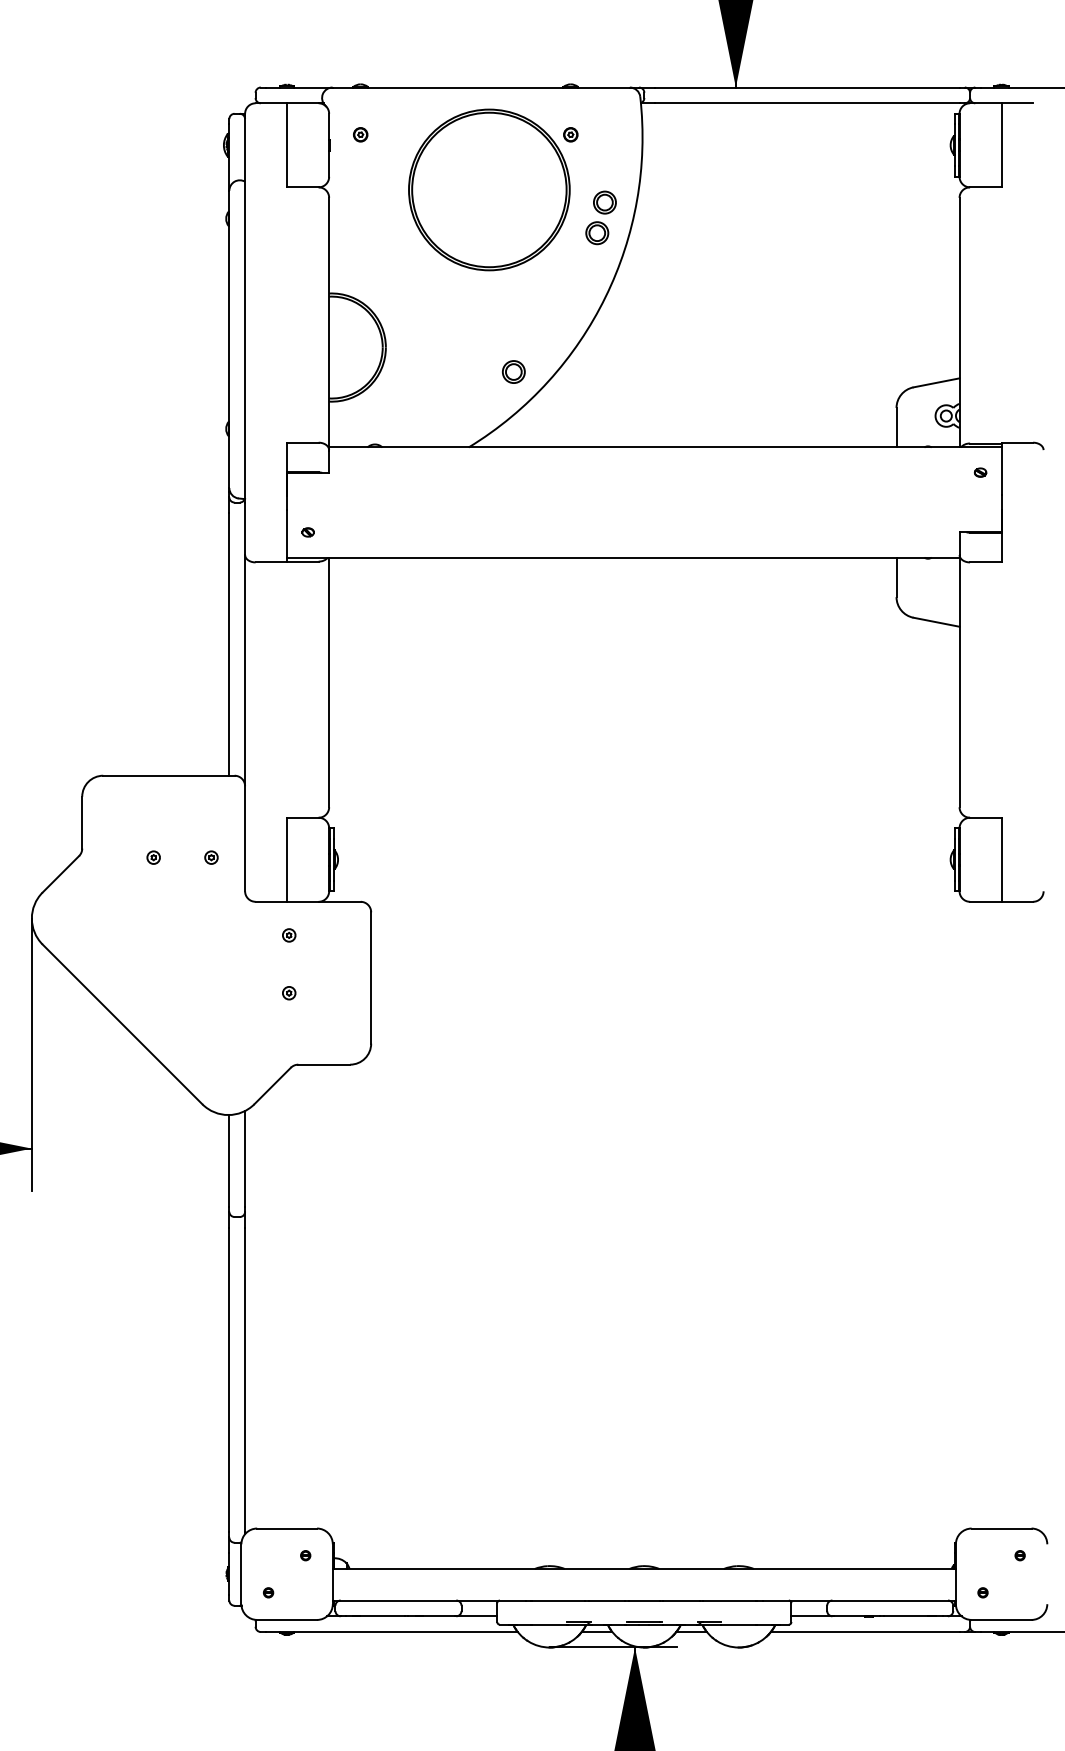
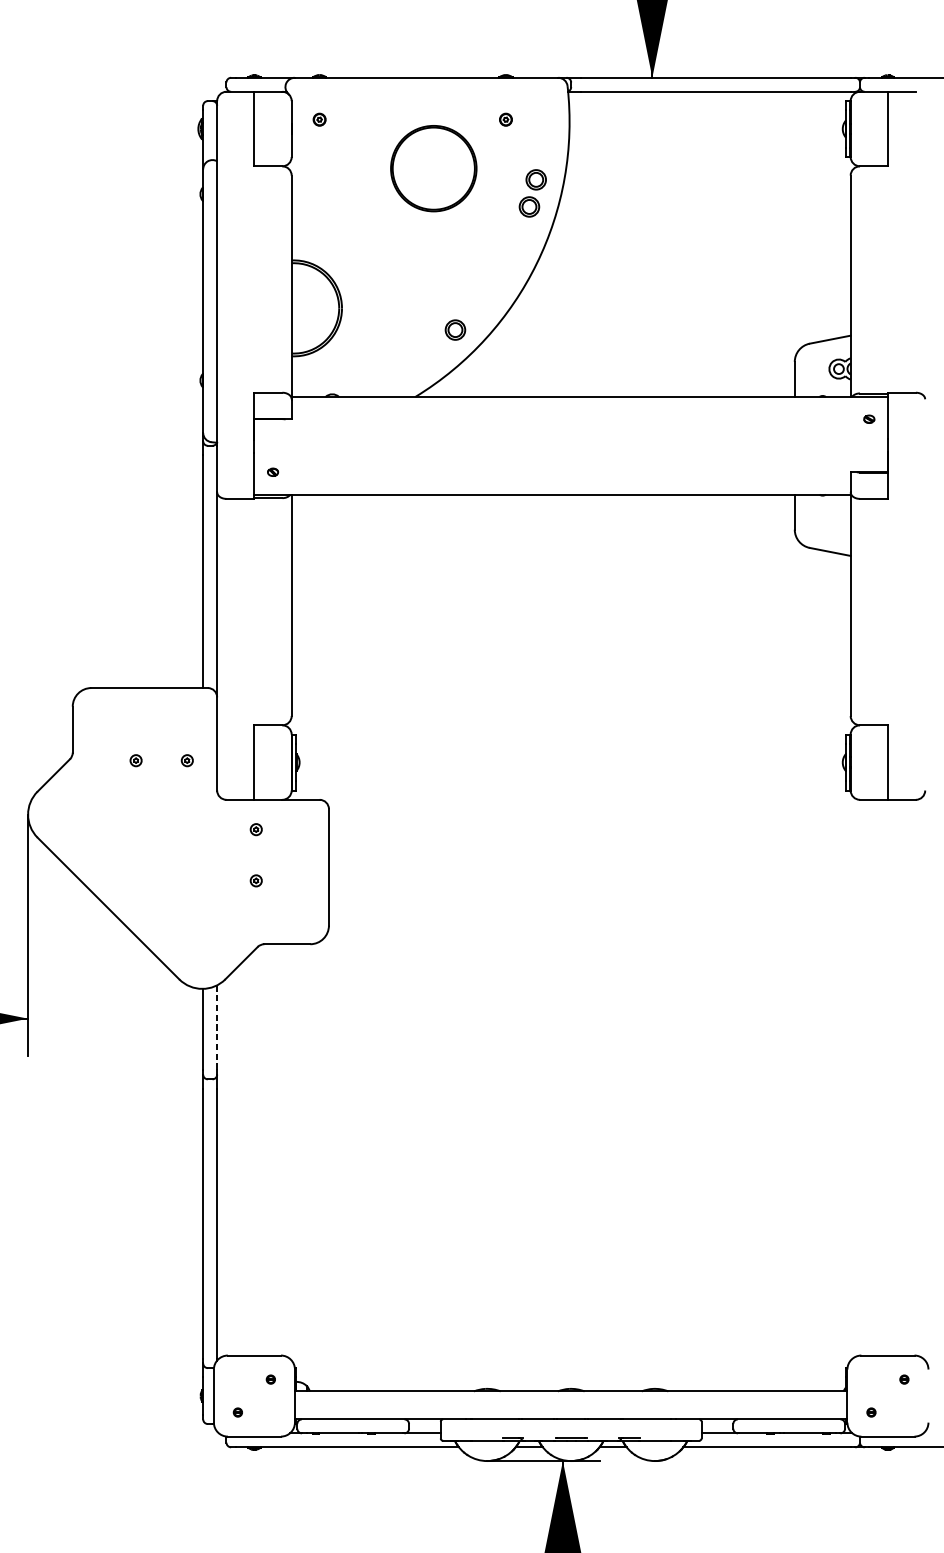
part: (489, 189) -> (433, 168), size x0.6
line: (245, 1158) -> (217, 1027), solid -> dashed

